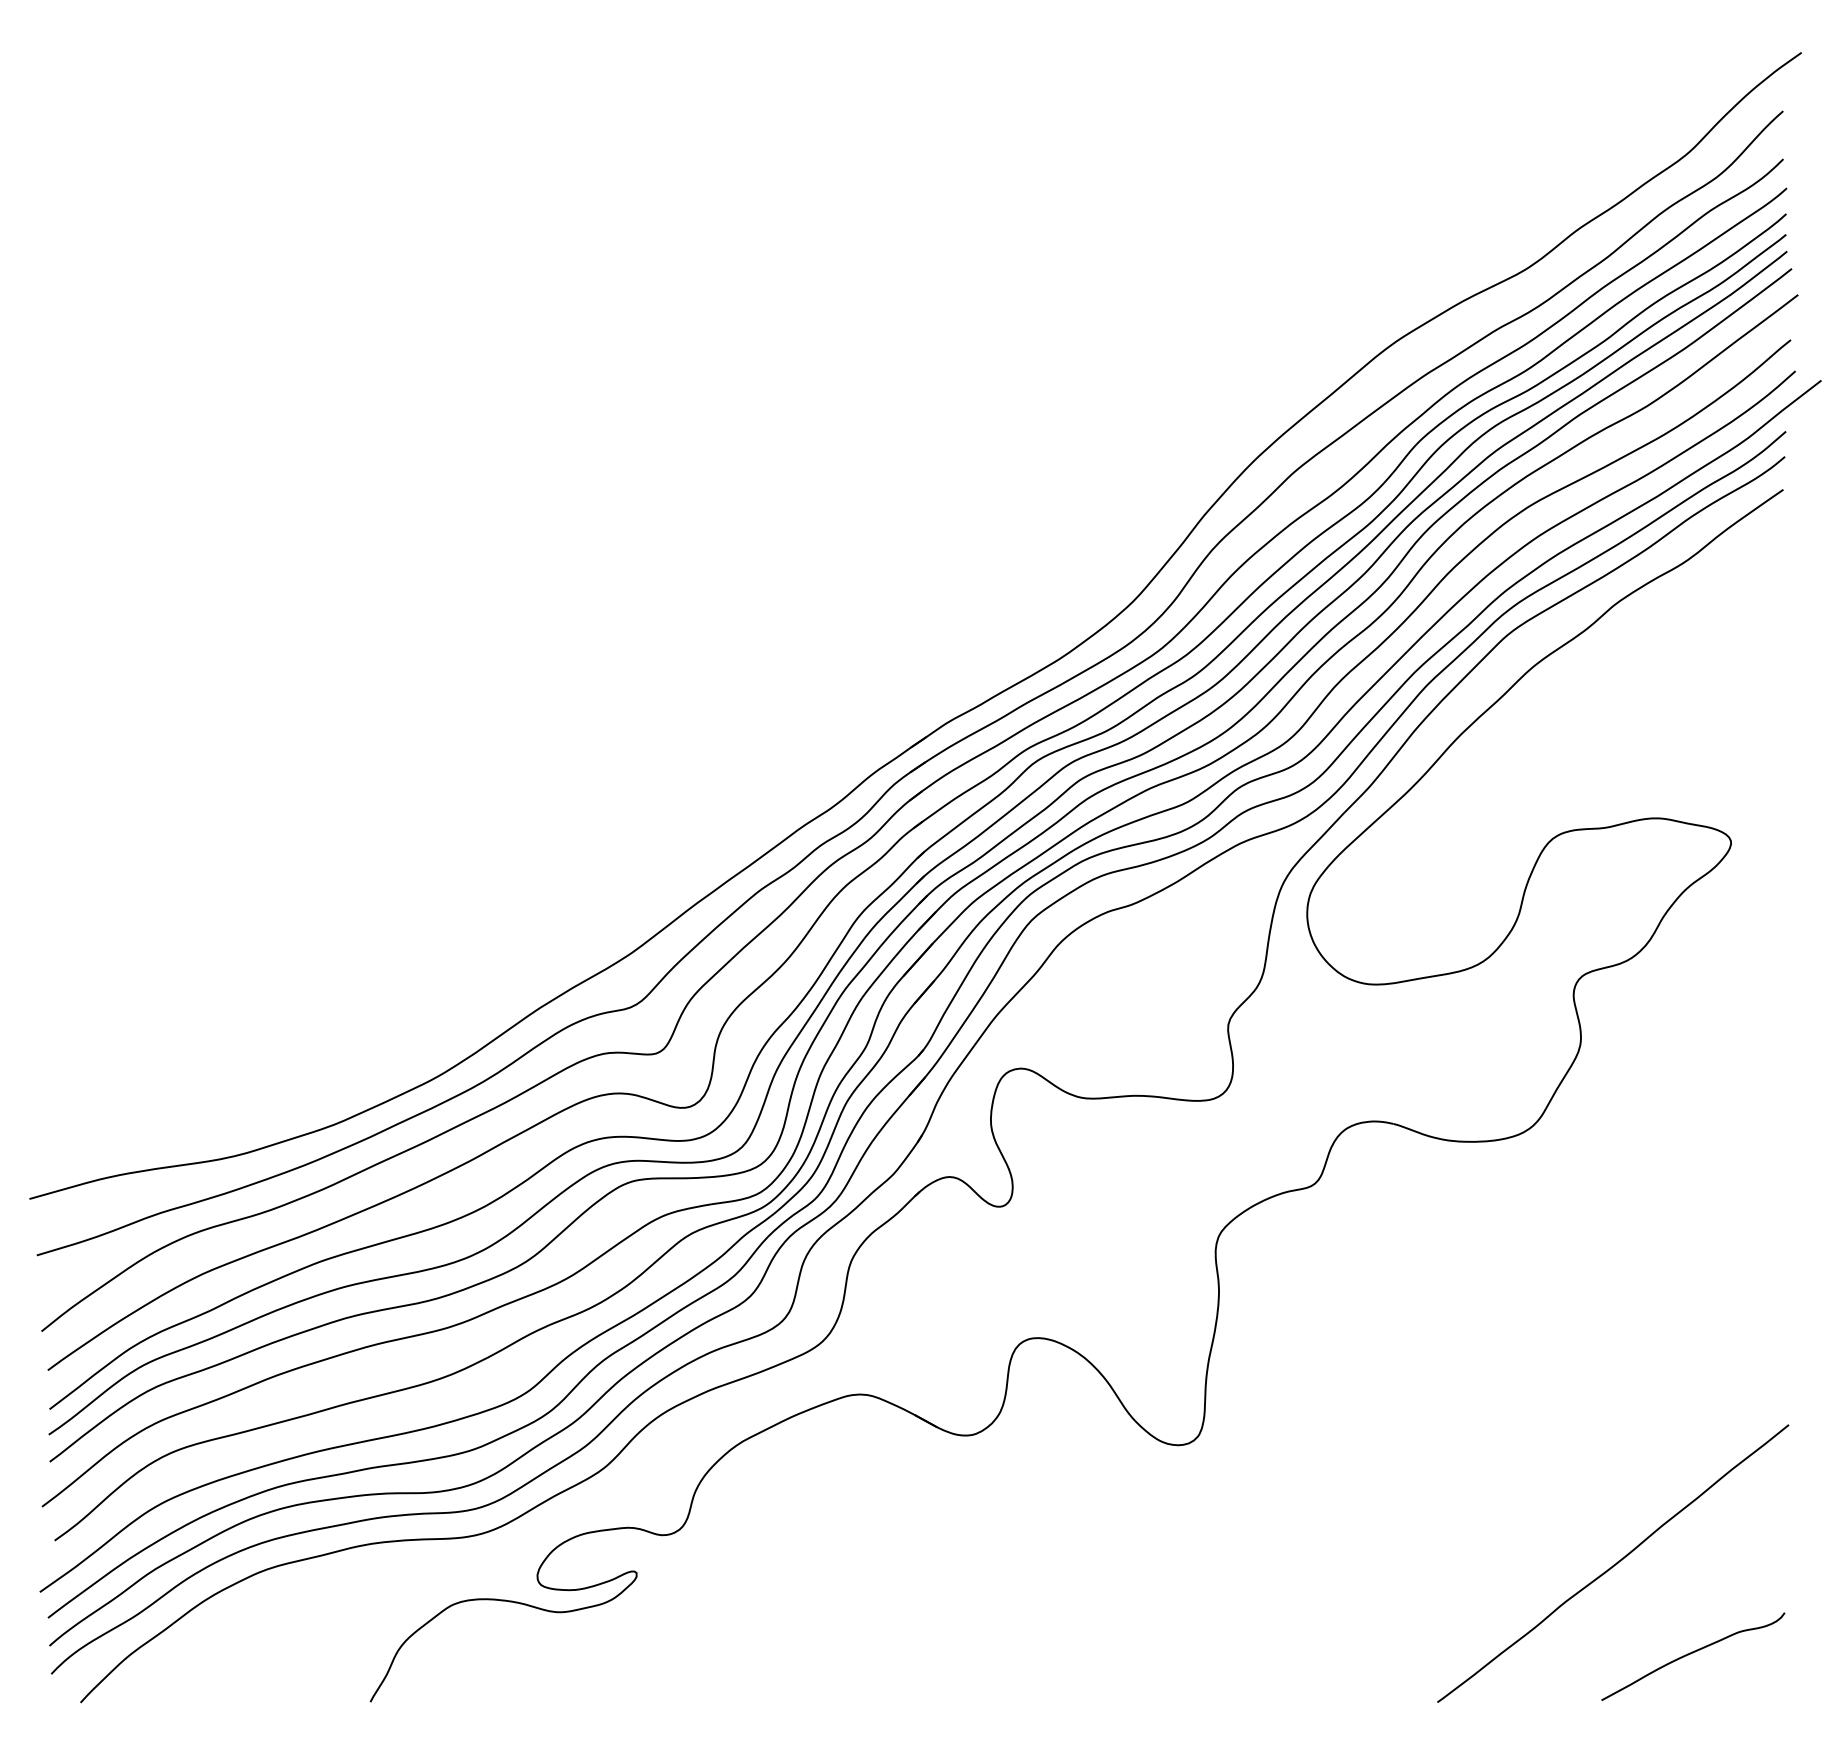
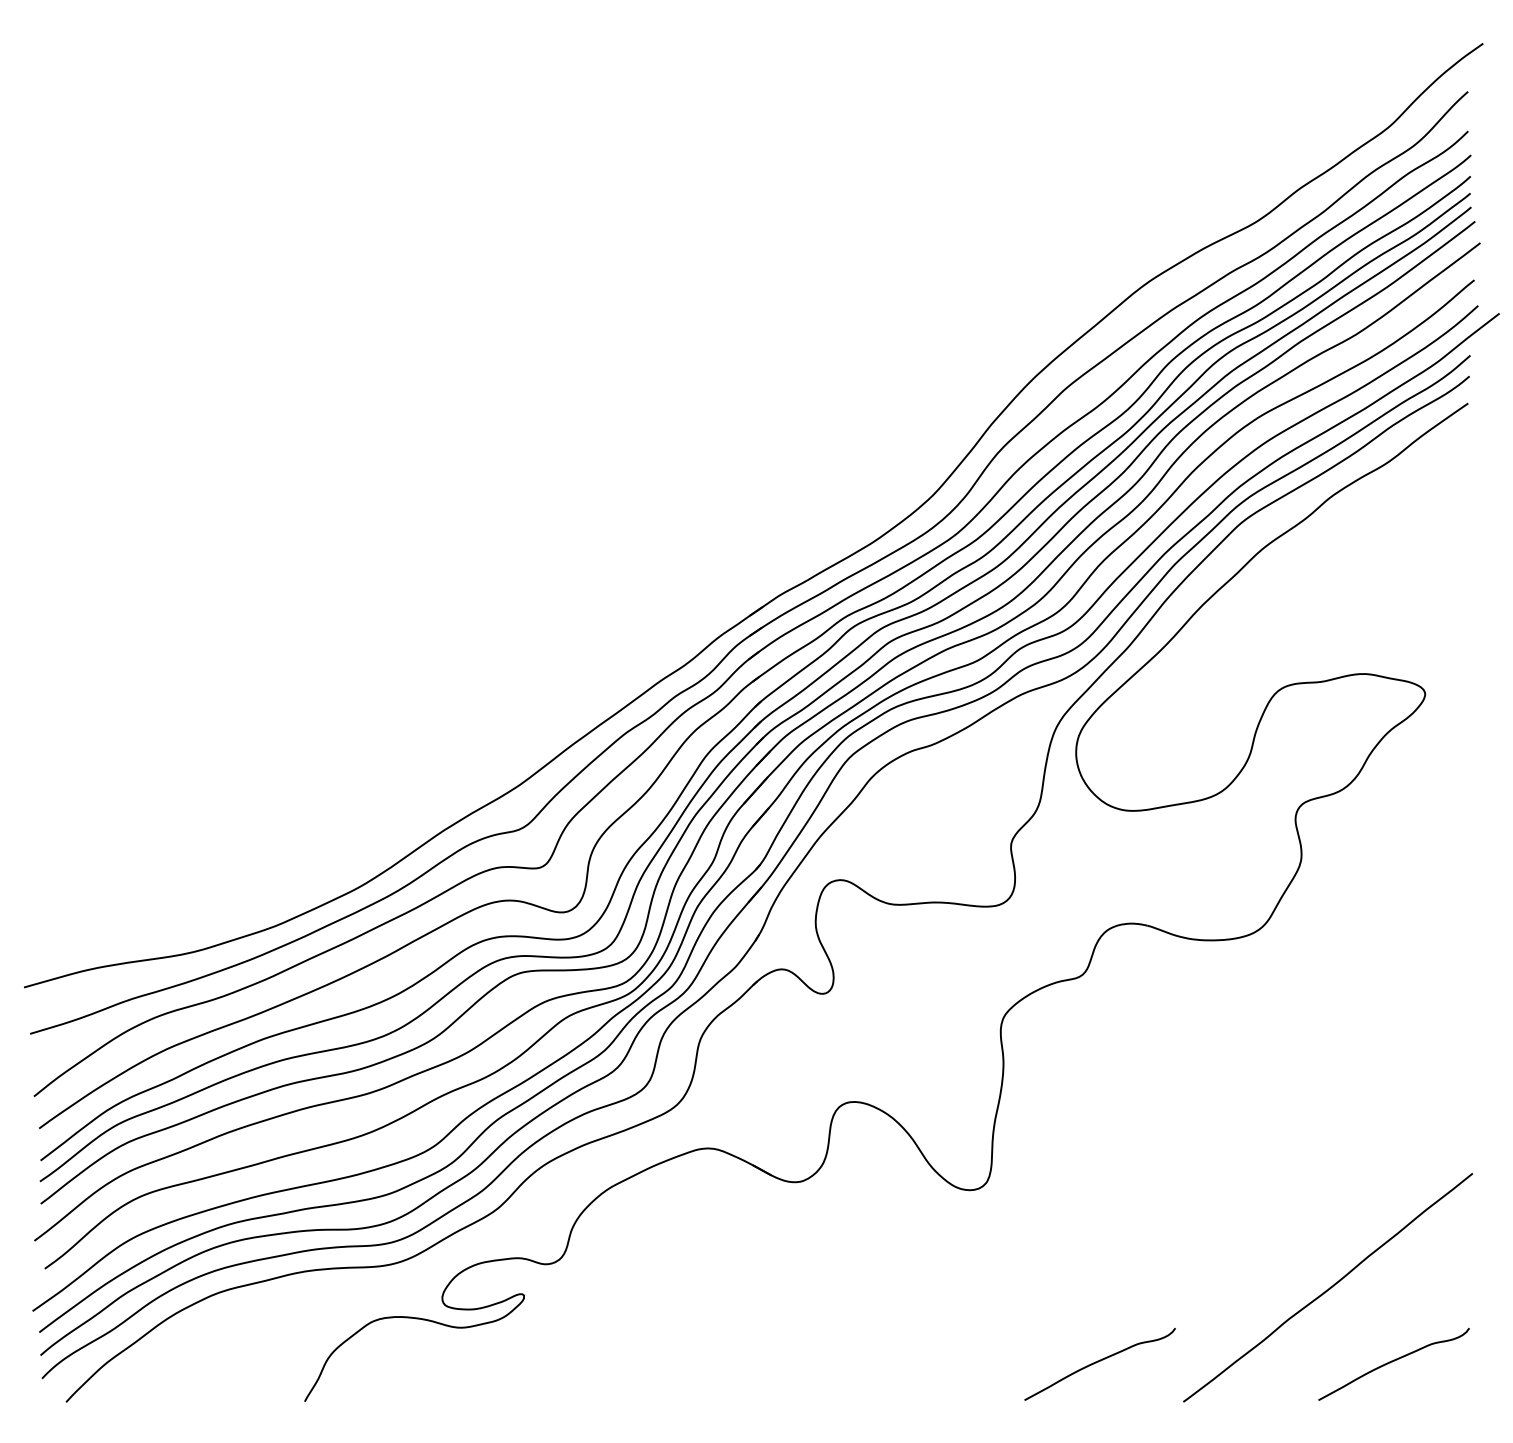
curve: (1336, 1653) -> (1100, 1361), added

